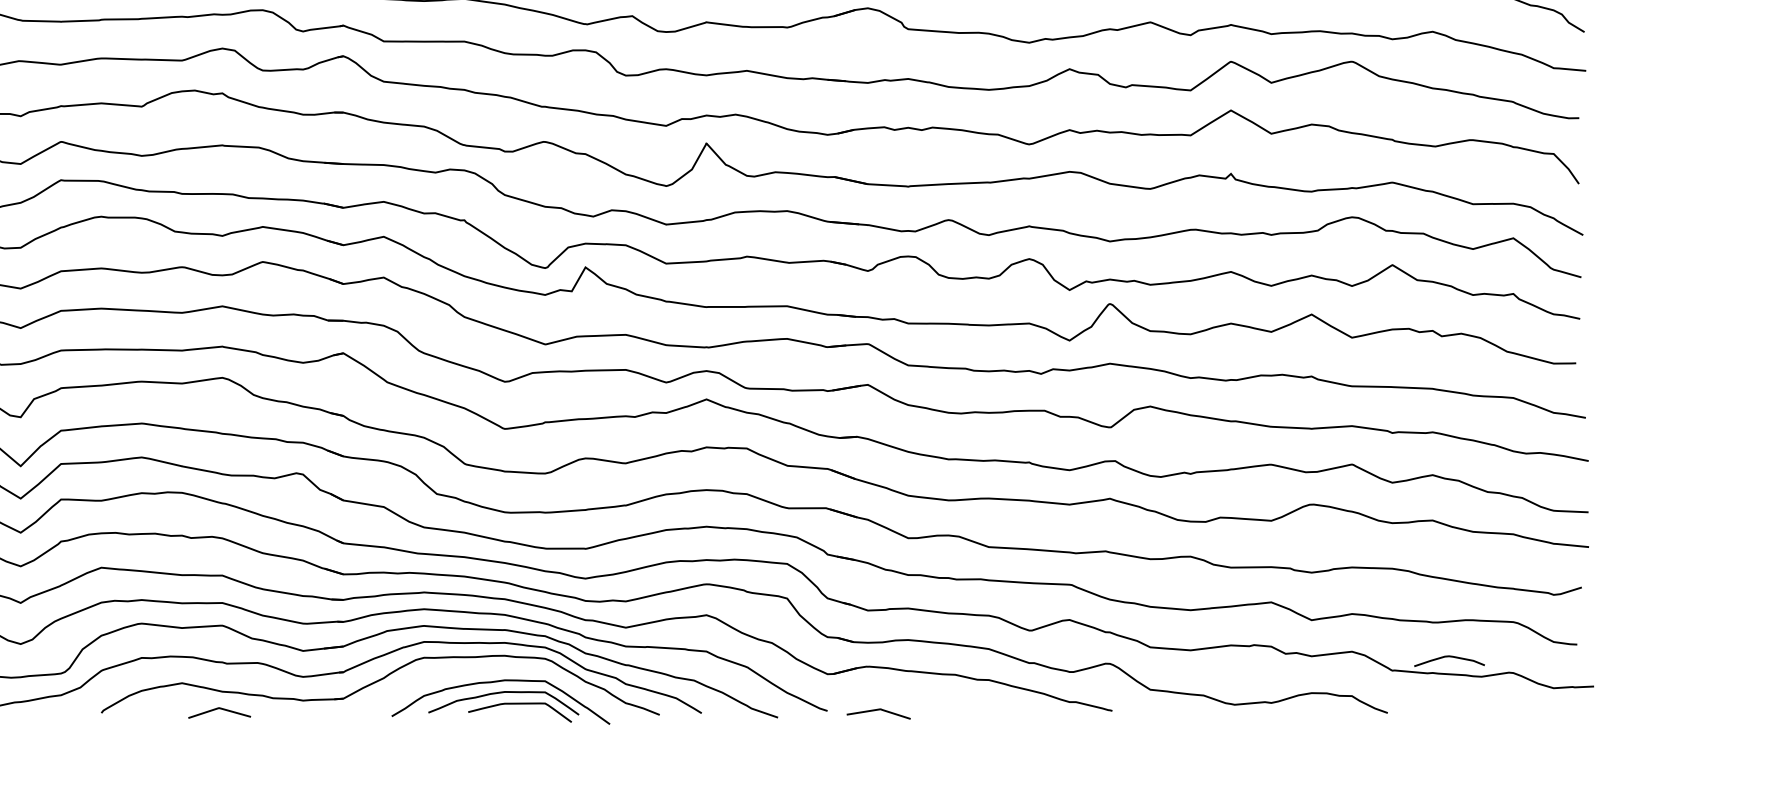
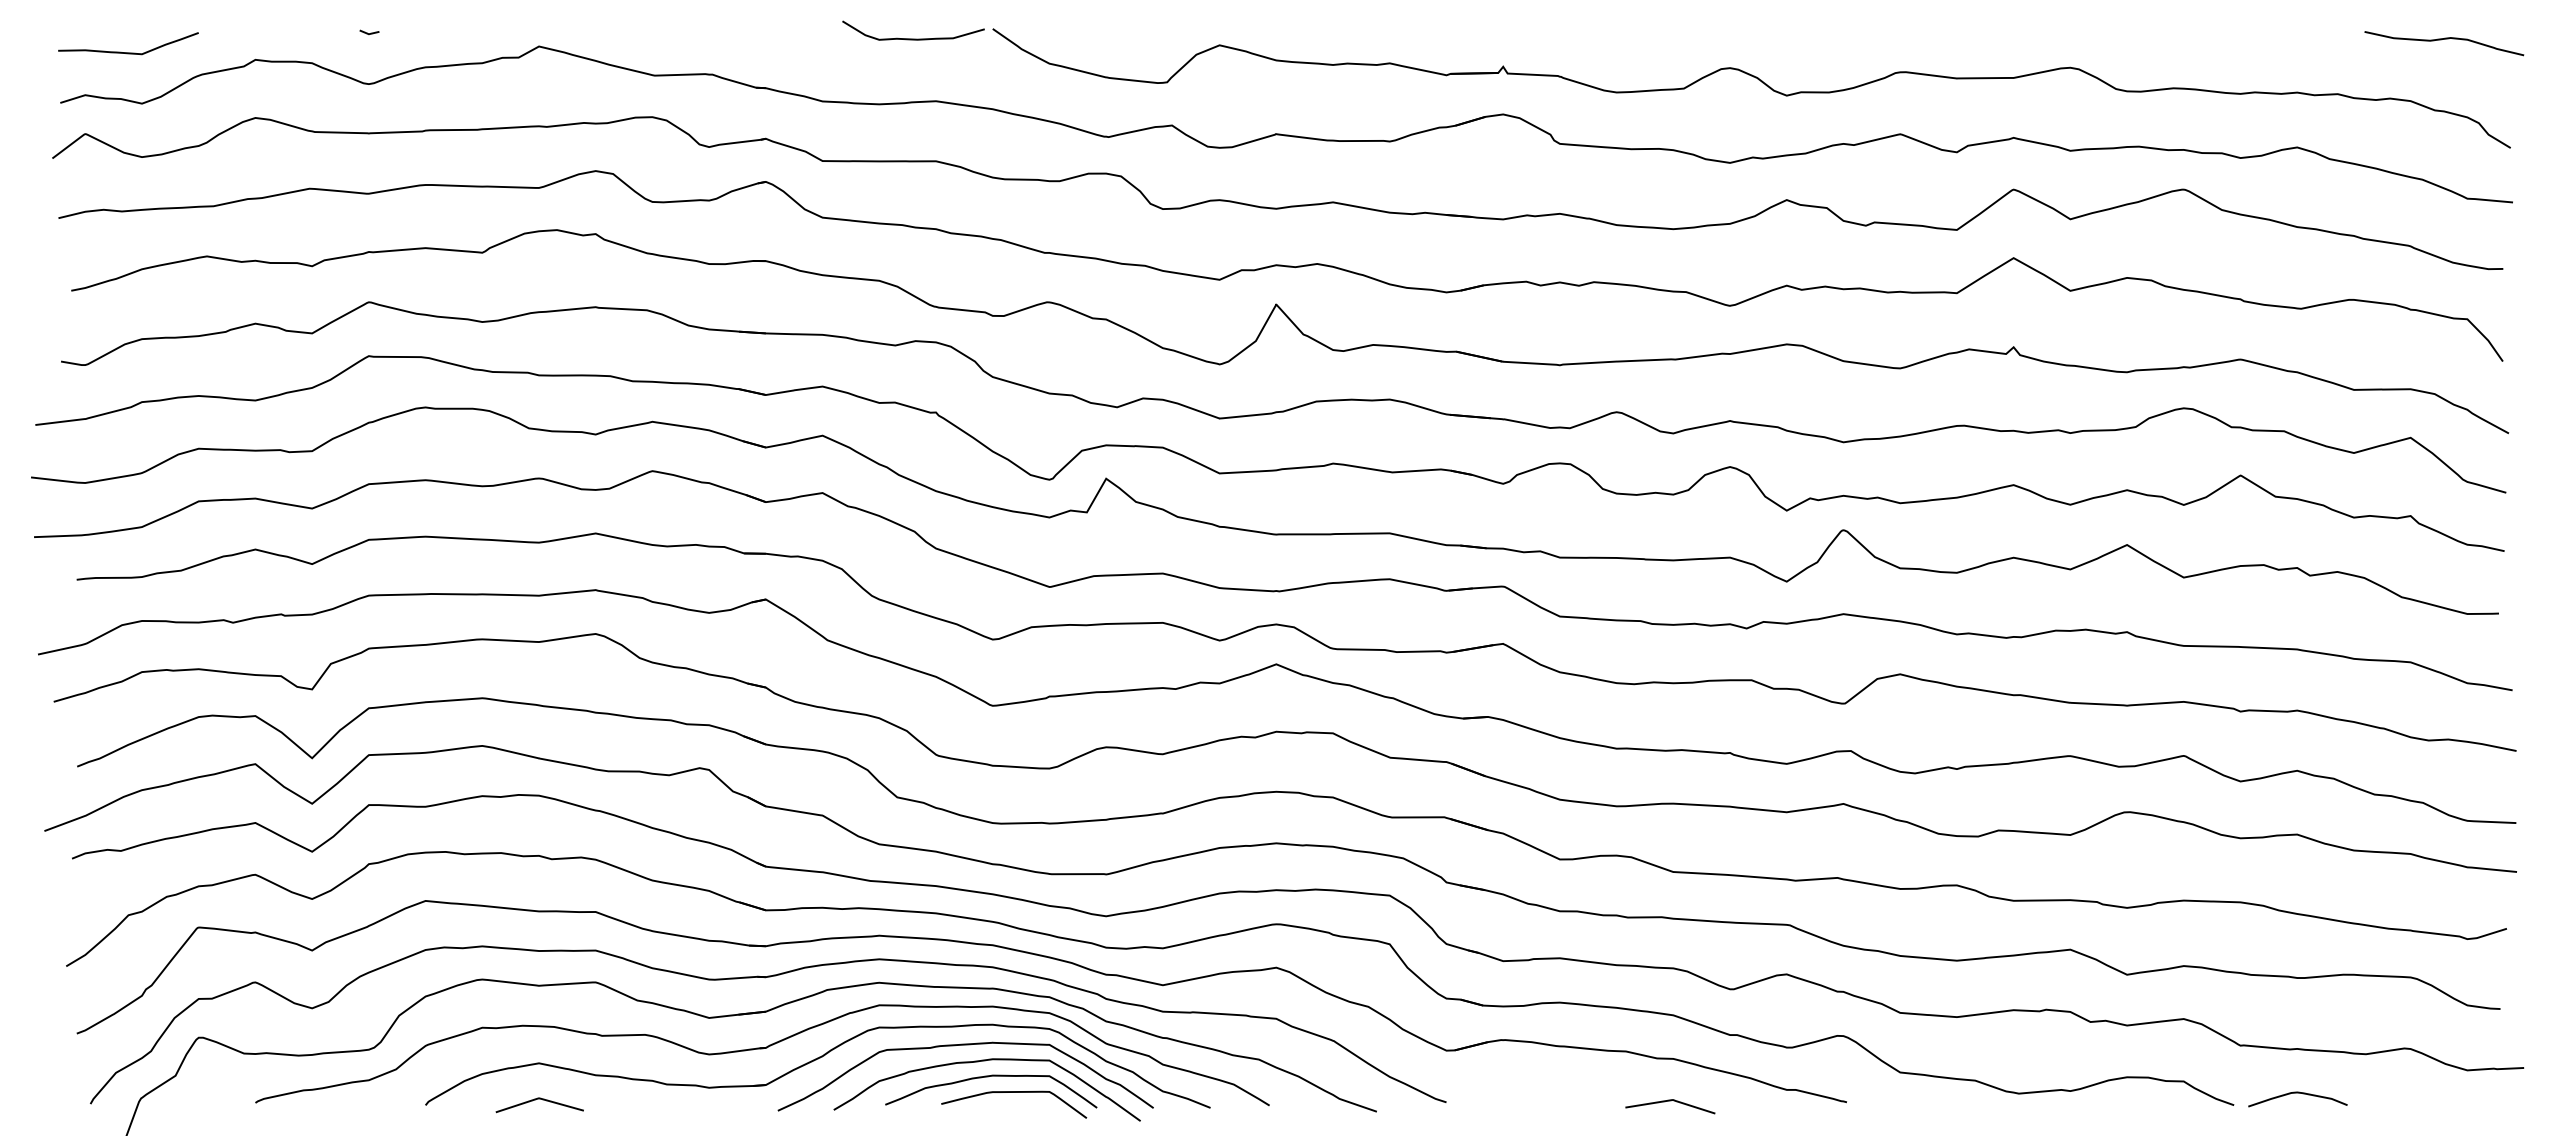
curve: (1449, 657) -> (2297, 1093), moved
curve: (485, 670) -> (965, 1045), added
curve: (221, 709) -> (542, 1100), moved
line: (878, 710) -> (1670, 1101), moved

